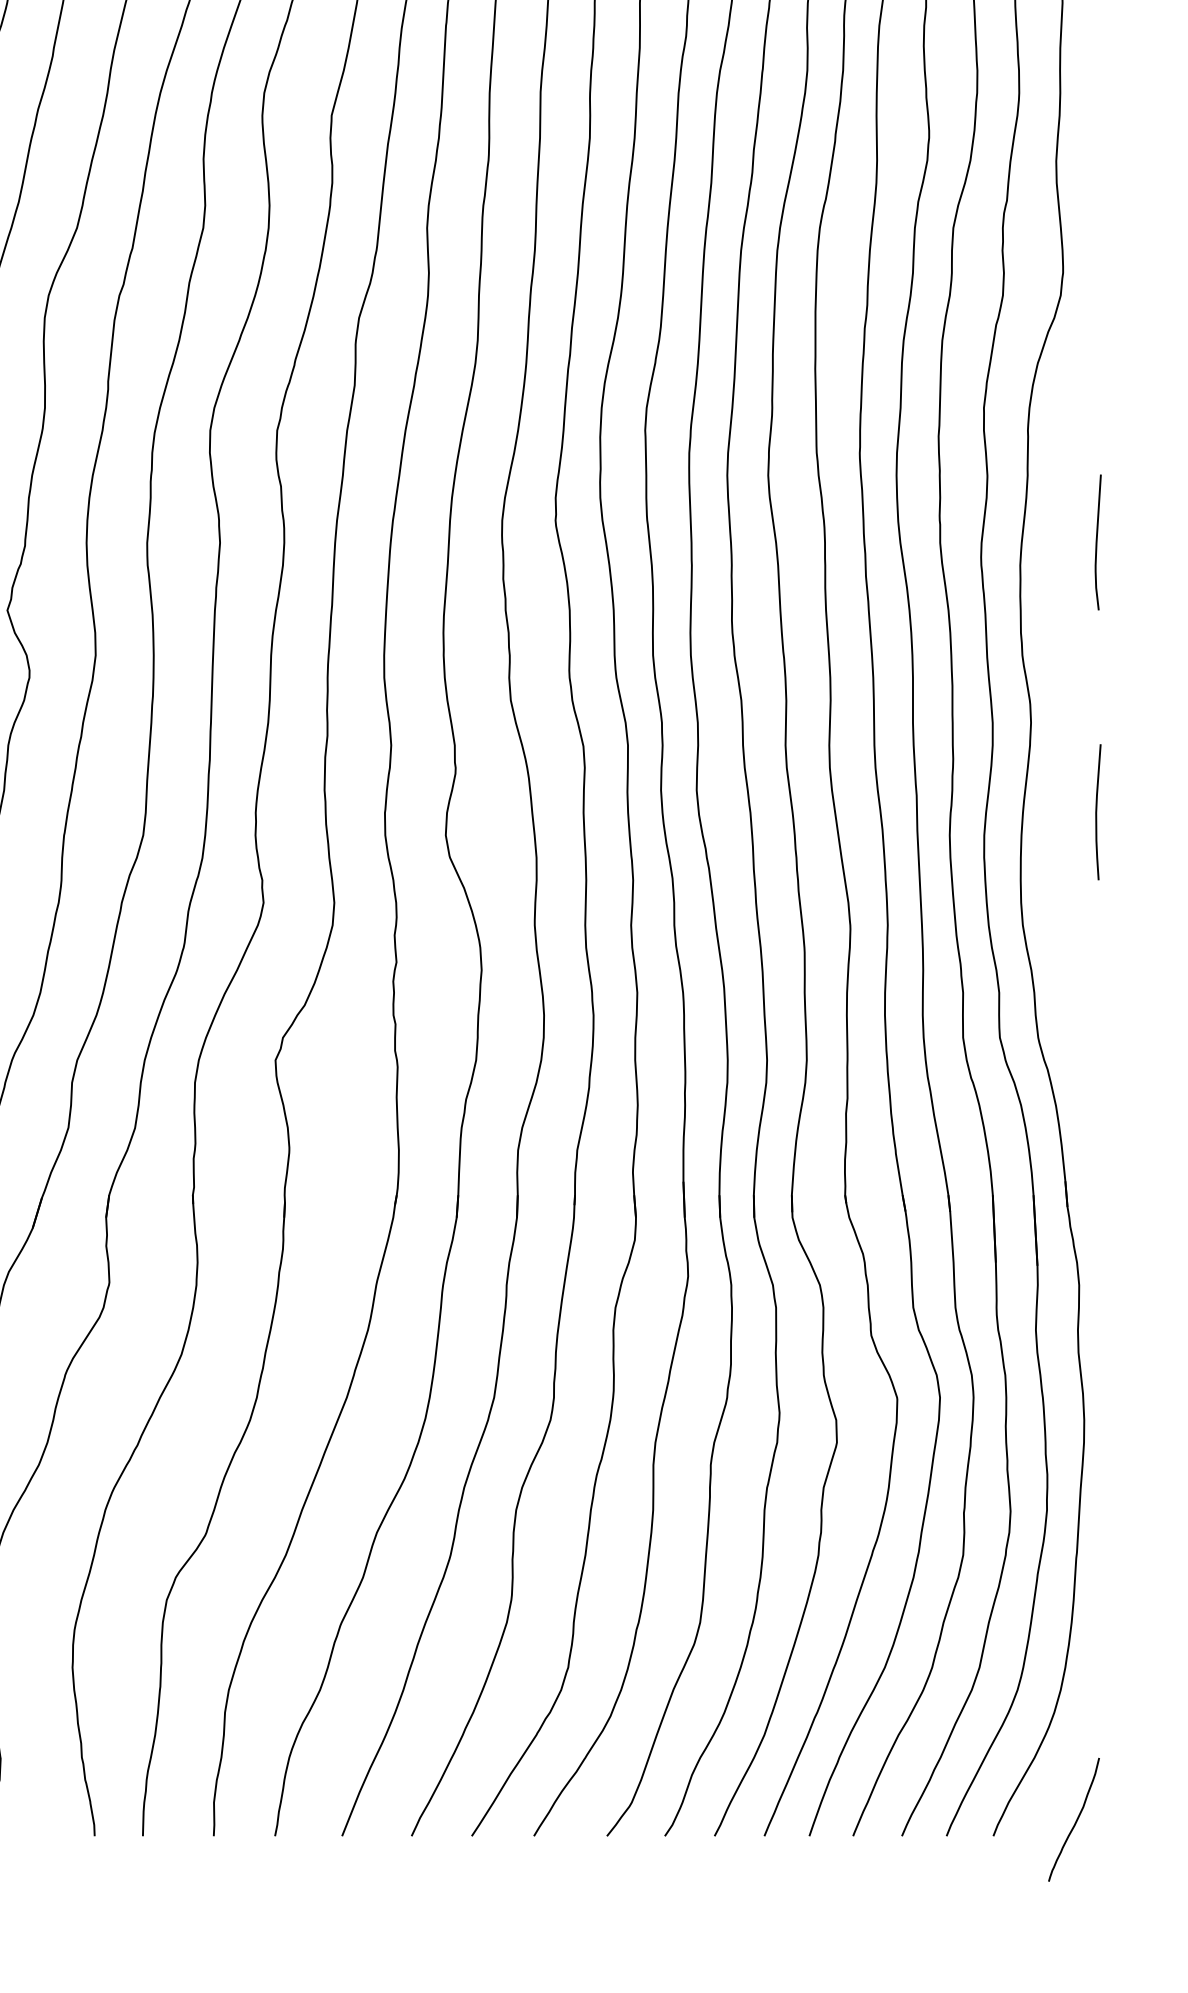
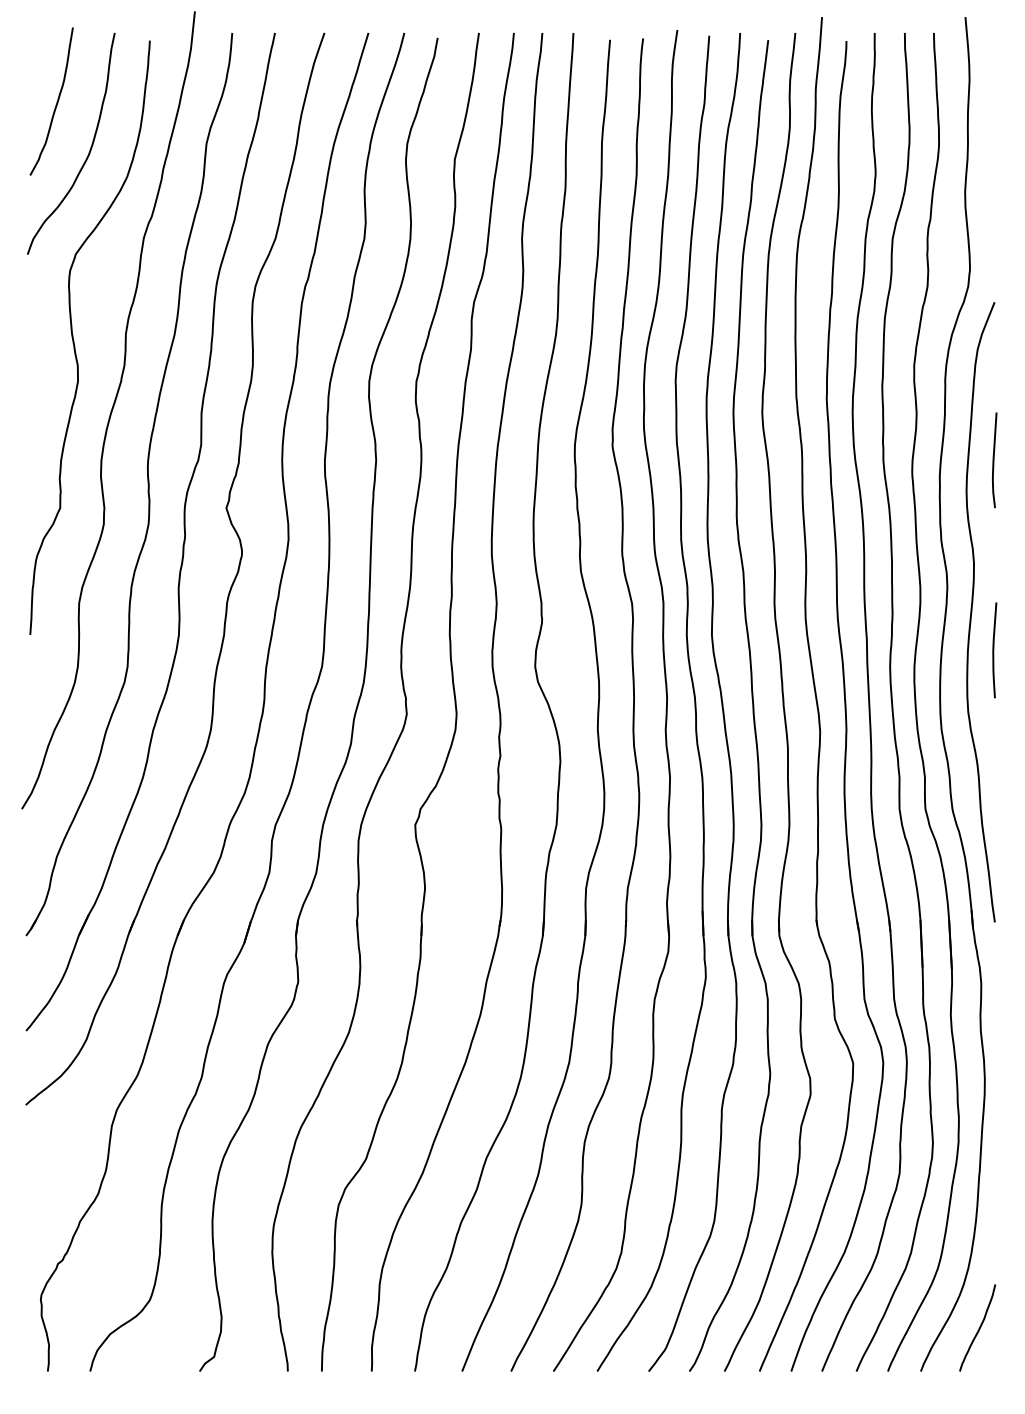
curve: (1066, 758) -> (972, 612), added
curve: (1075, 1820) -> (978, 1328), moved

